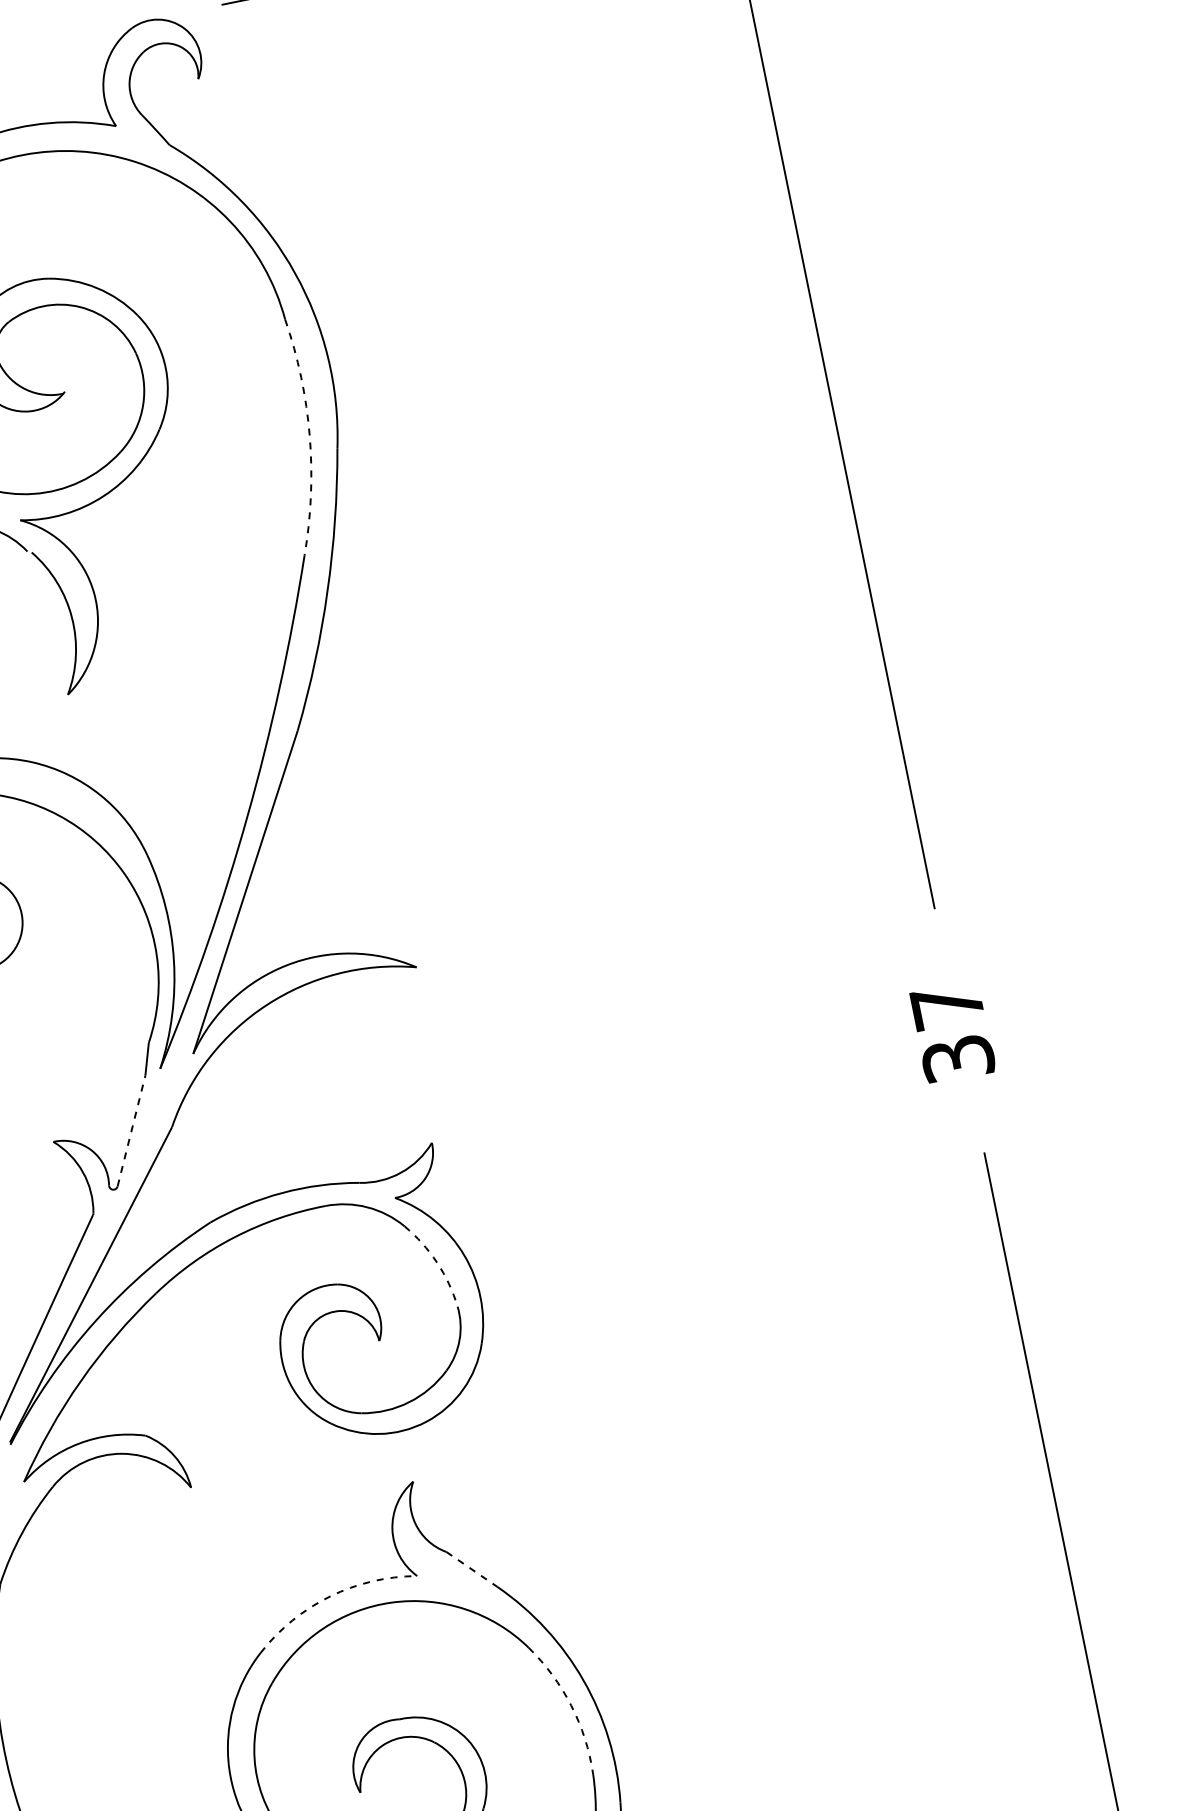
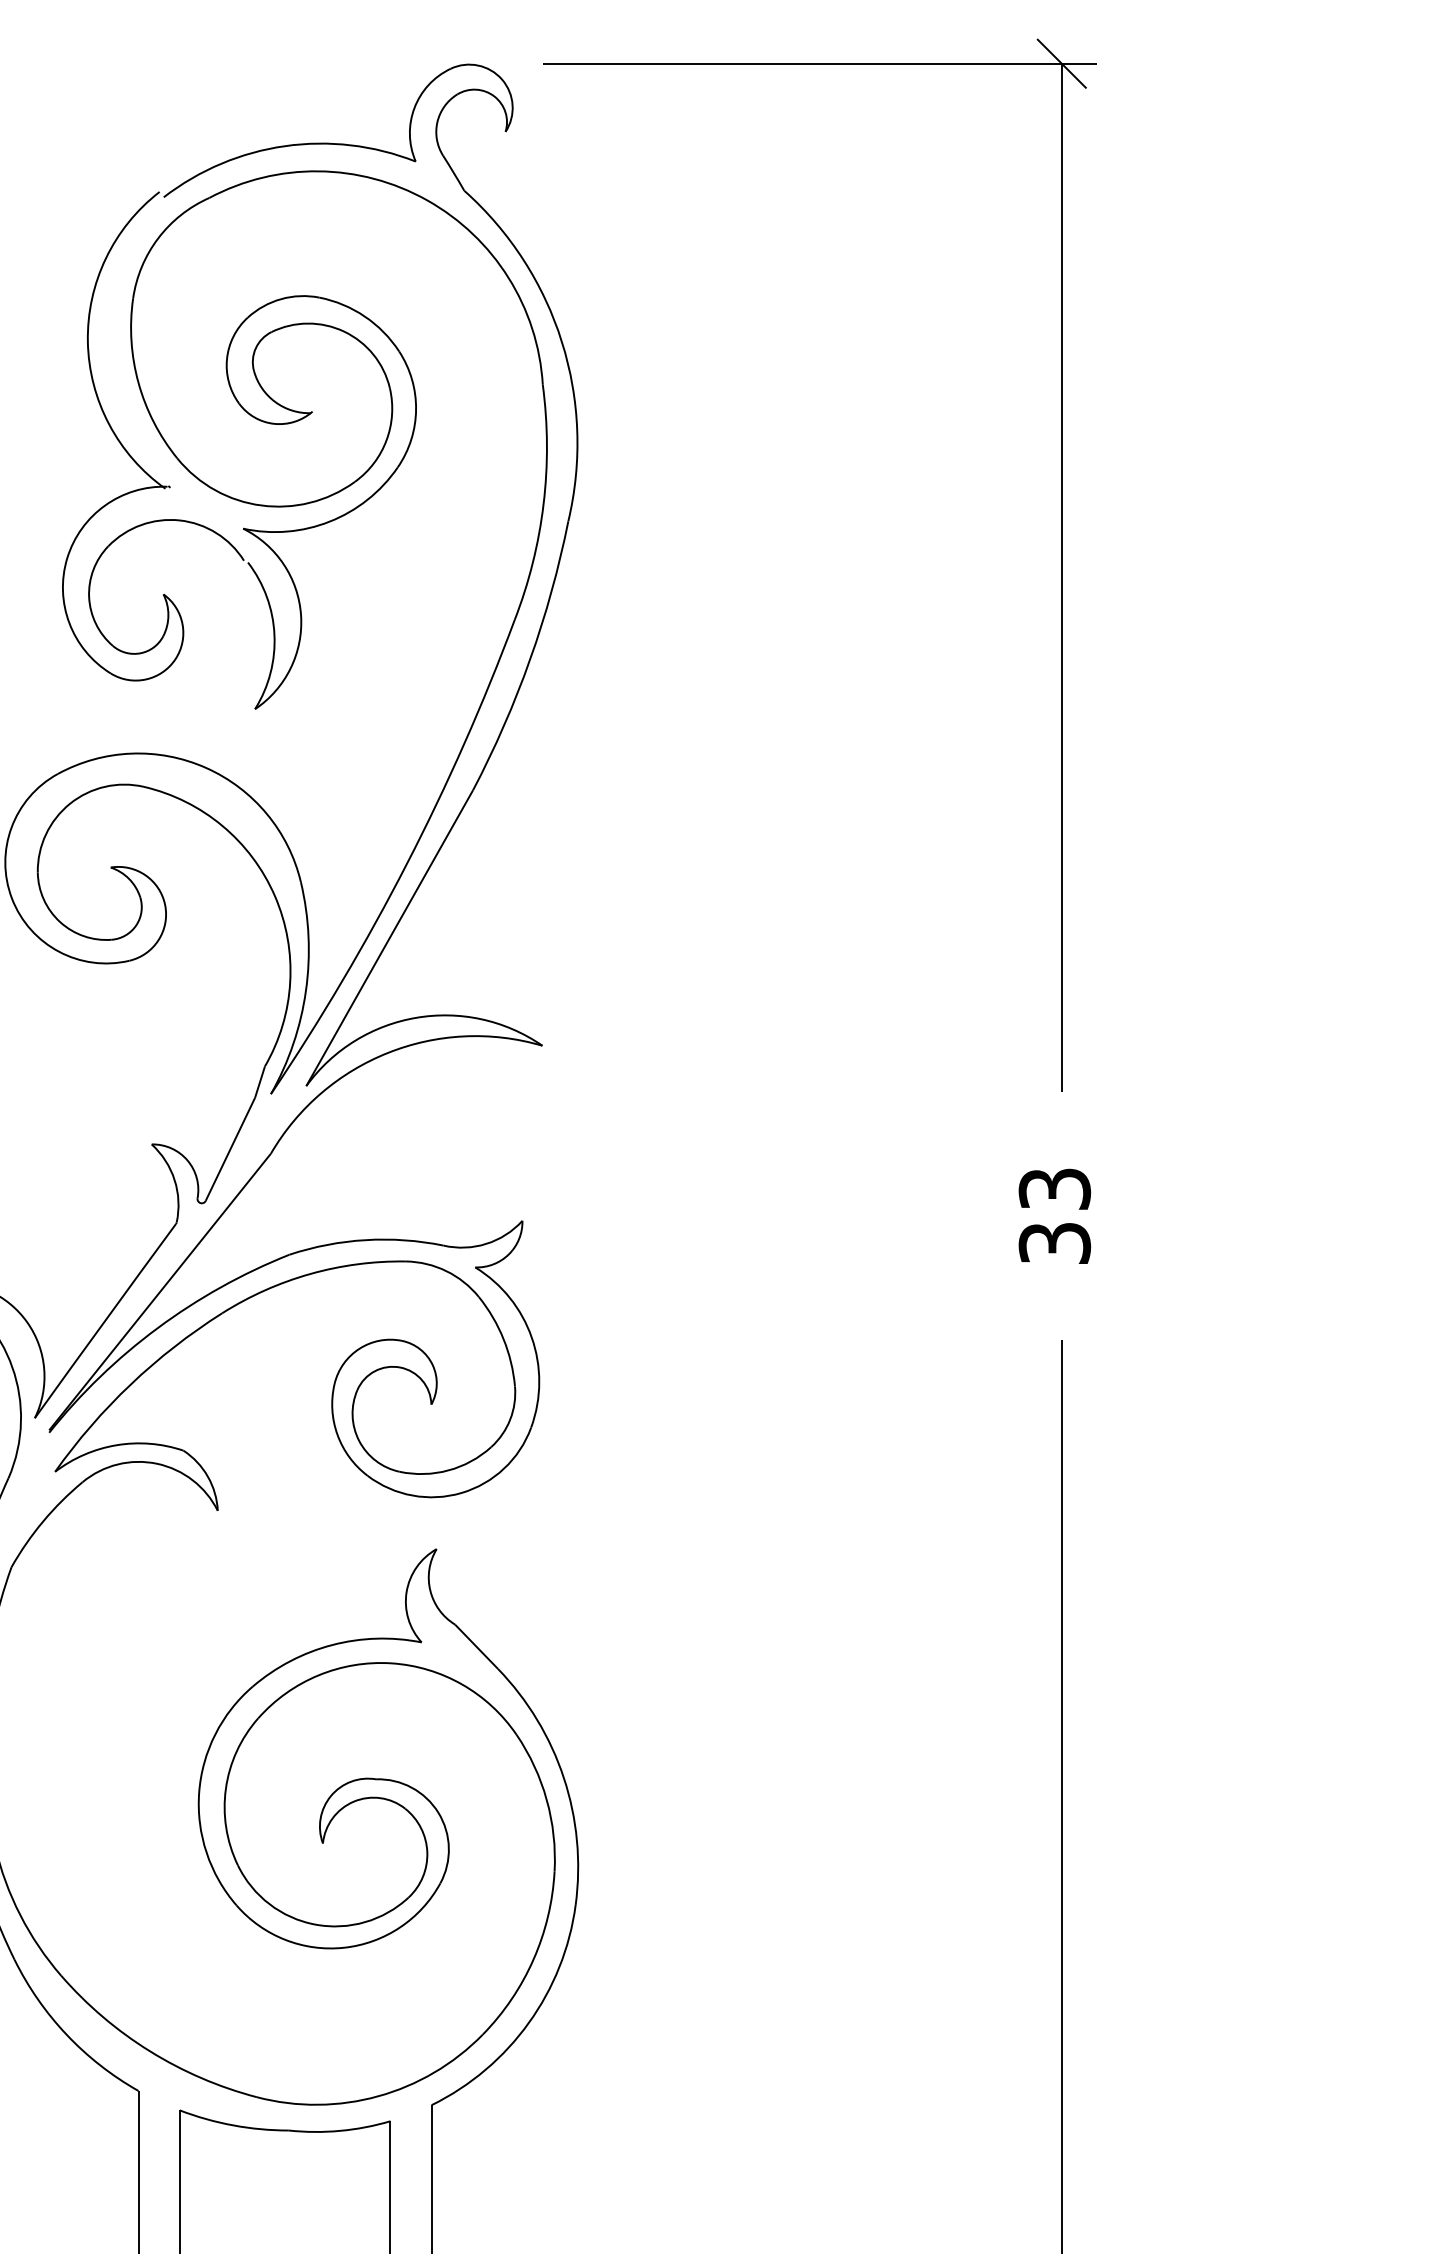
arc: (309, 436) -> (543, 504), dashed -> solid
text: (946, 1005) -> (1054, 1188), 37 -> 33
line: (131, 1130) -> (230, 1148), dashed -> solid
arc: (437, 1262) -> (503, 1339), dashed -> solid
line: (471, 1569) -> (476, 1646), dashed -> solid
arc: (330, 1596) -> (332, 1645), dashed -> solid
arc: (571, 1706) -> (546, 1800), dashed -> solid

